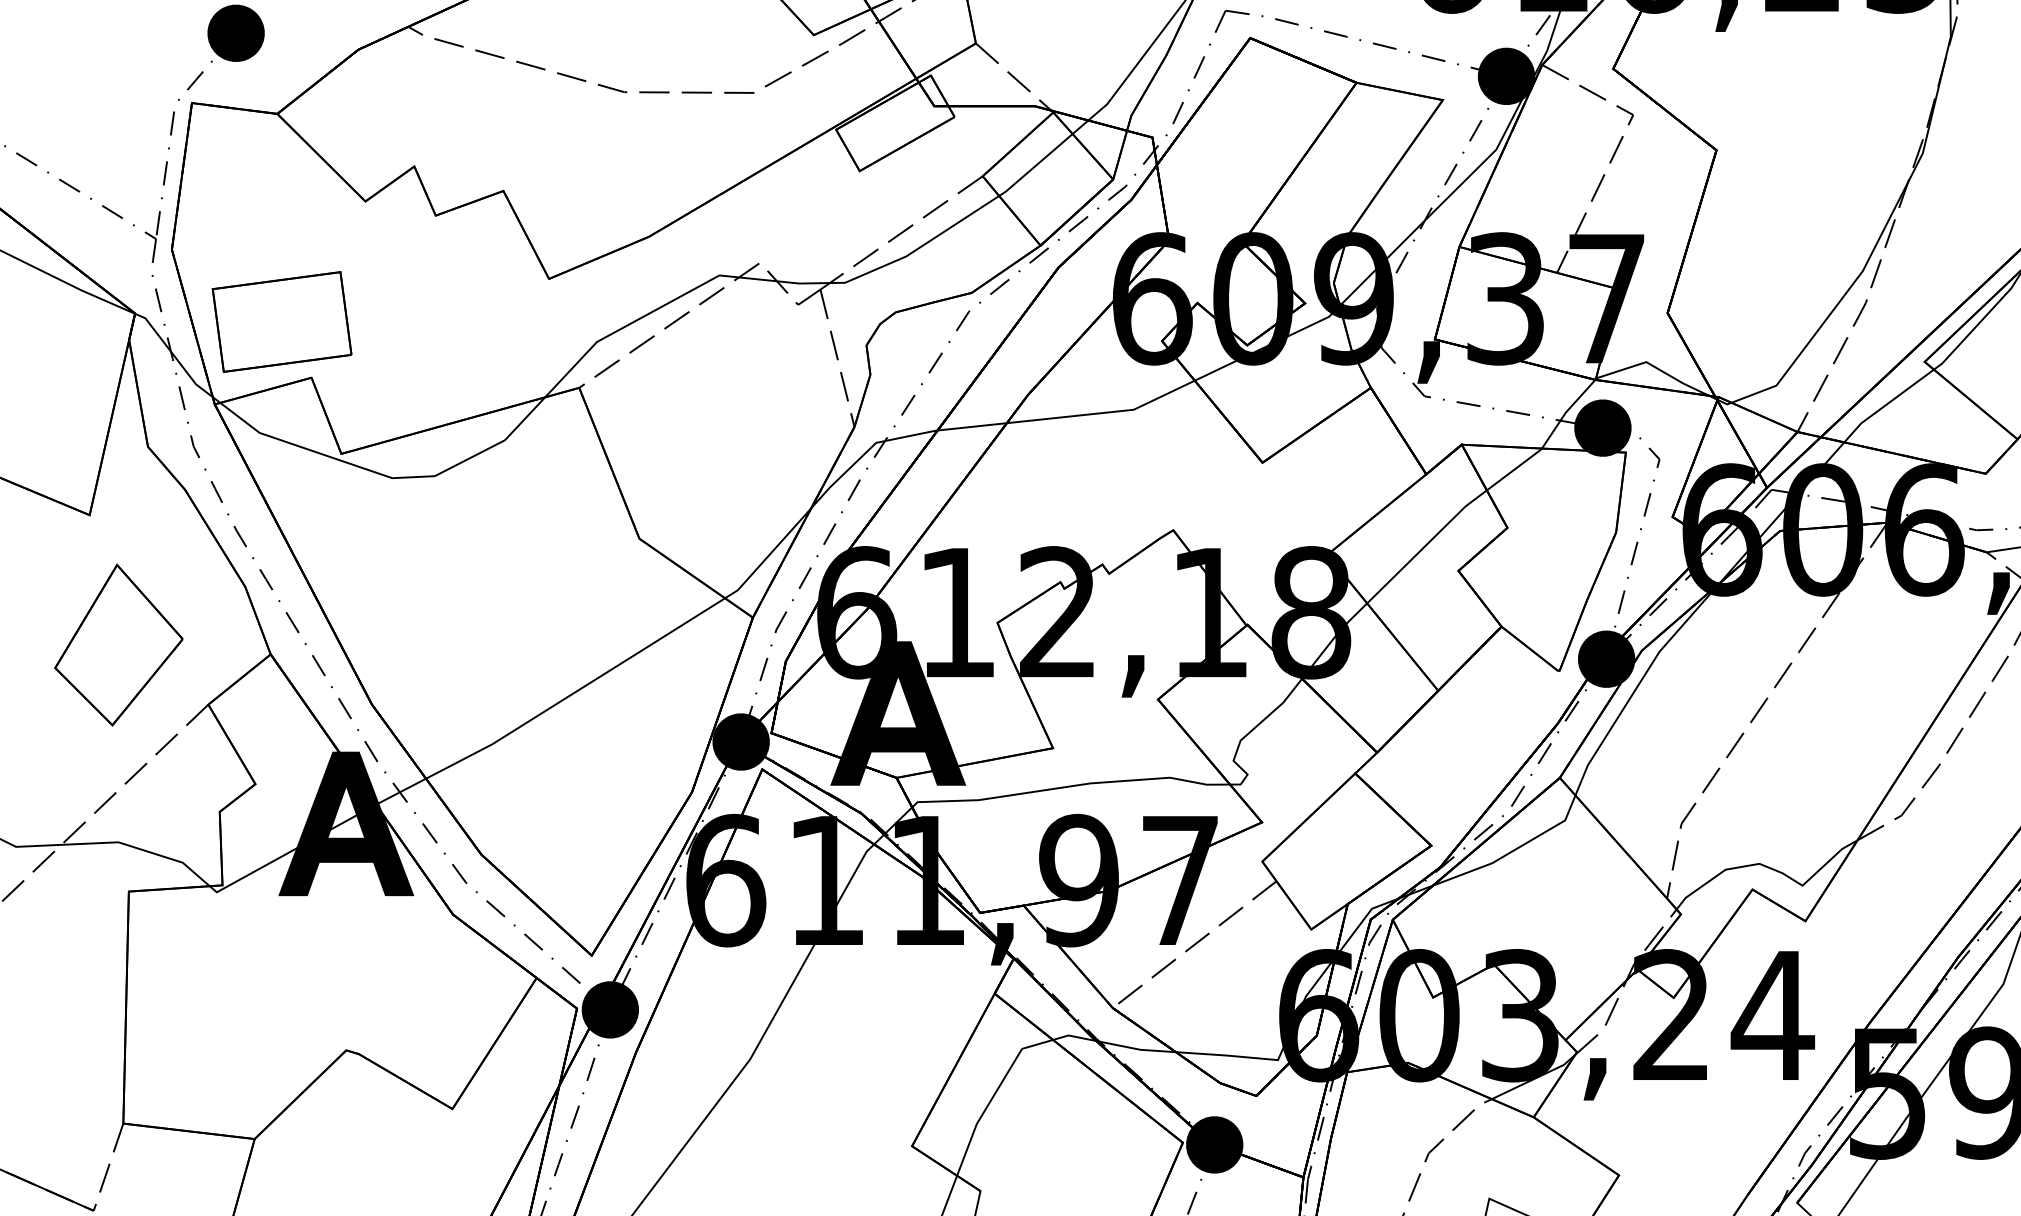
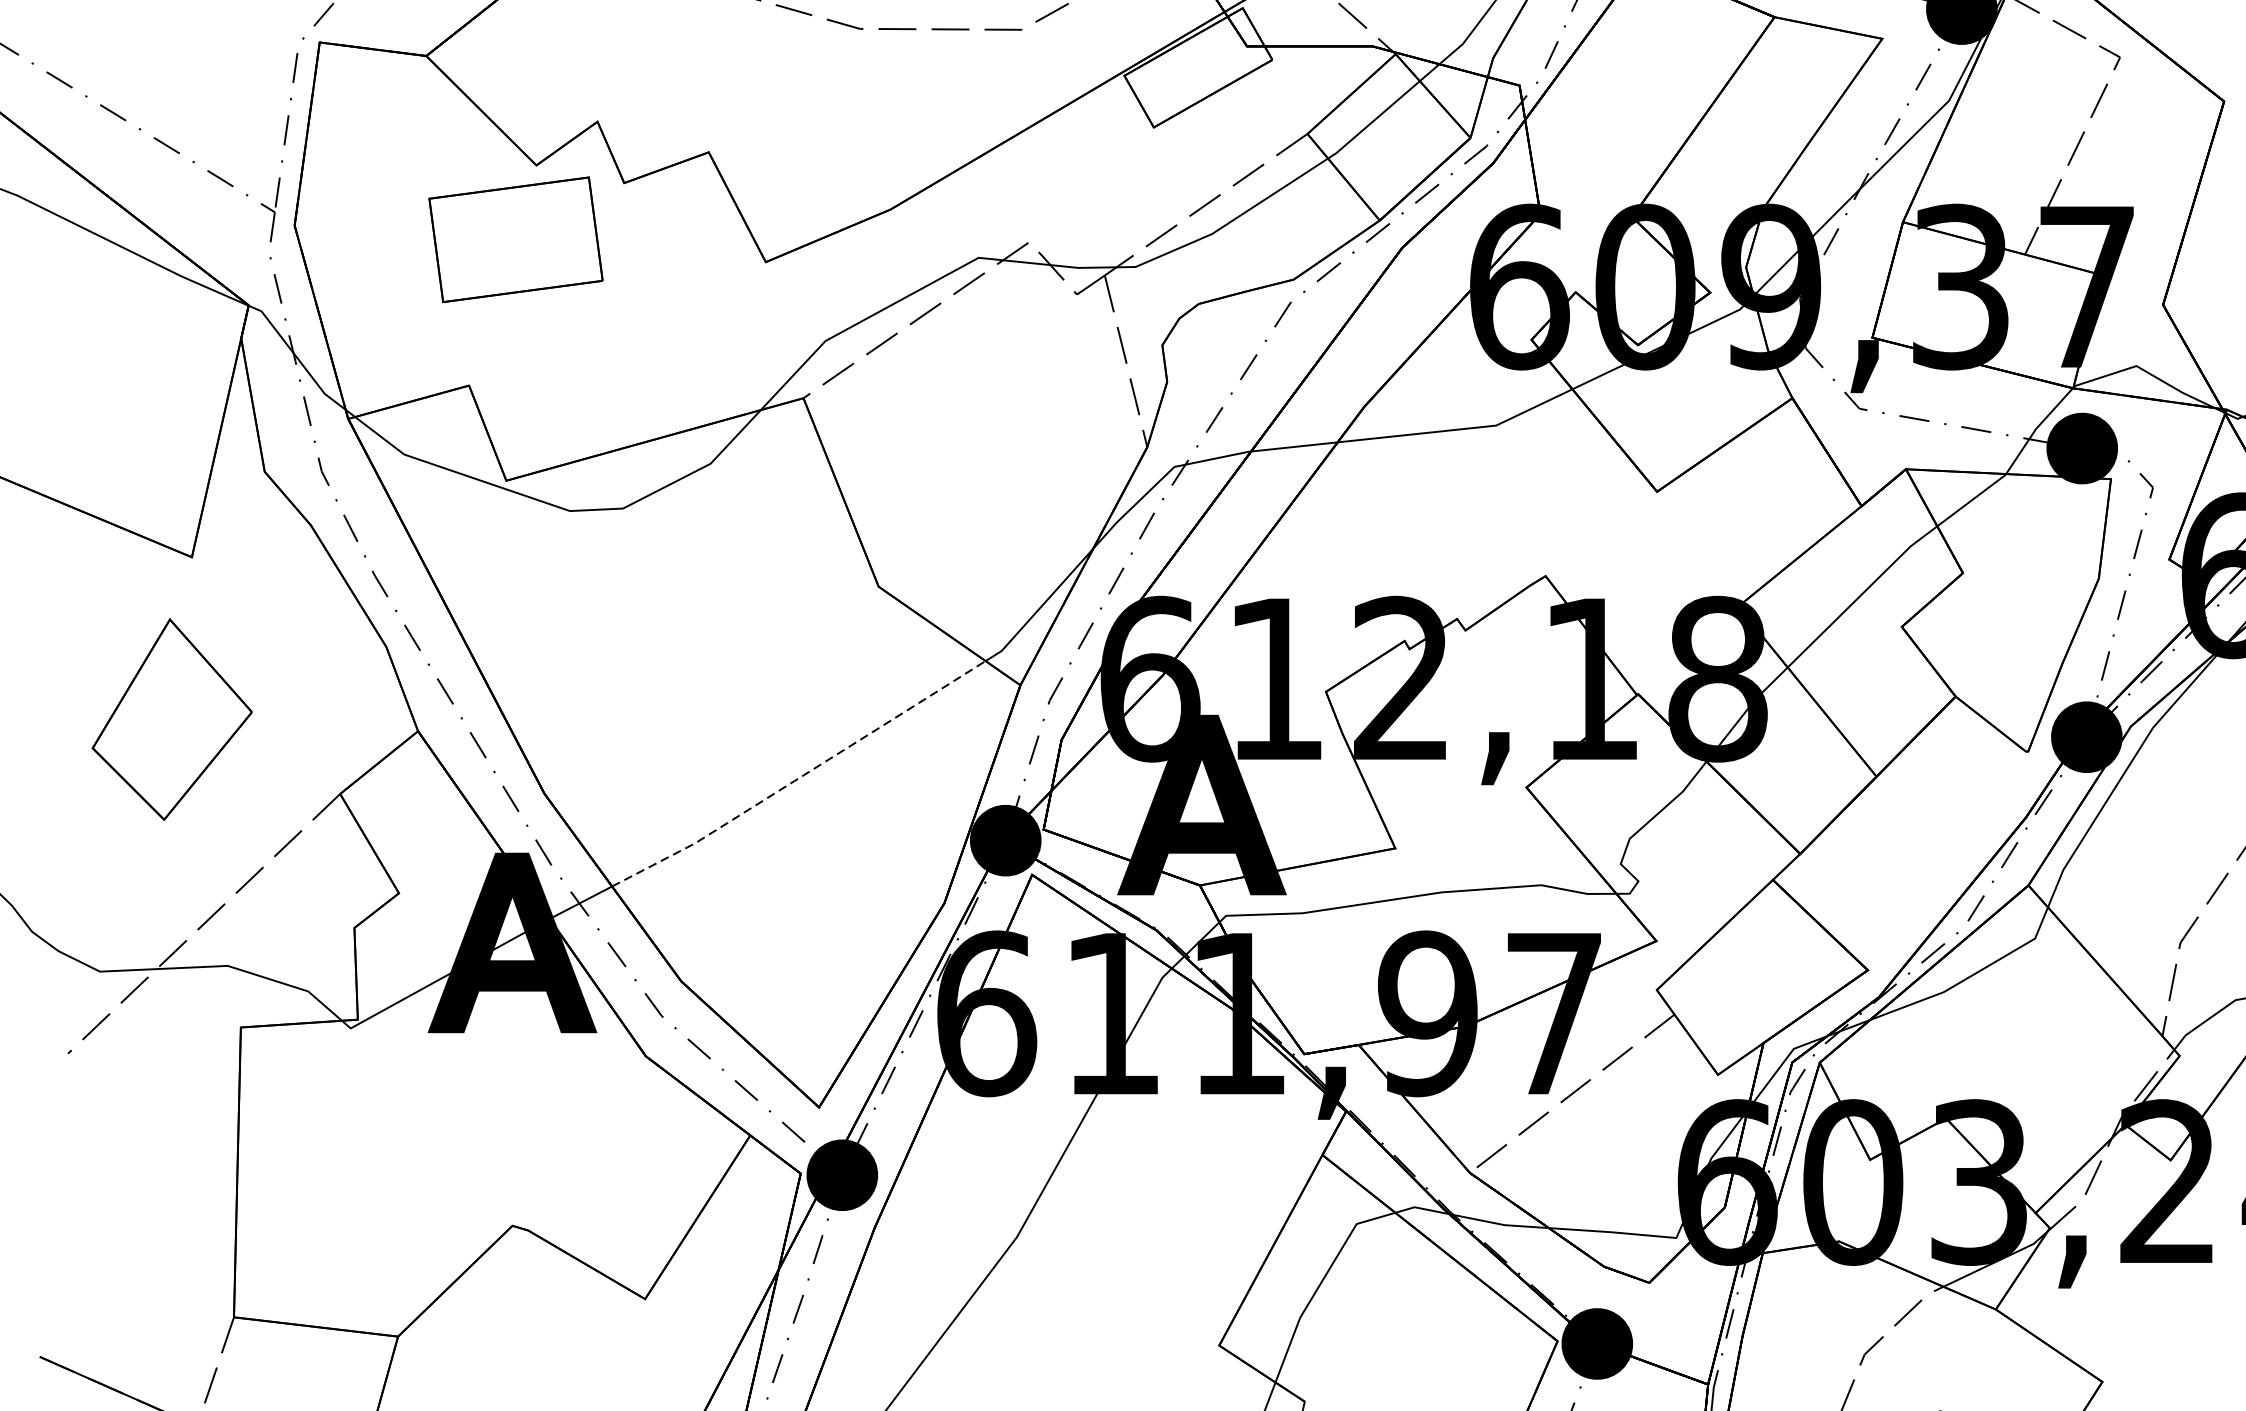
part: (281, 321) -> (515, 239), moved
part: (118, 644) -> (171, 718), moved
line: (577, 691) -> (801, 777), solid -> dashed

